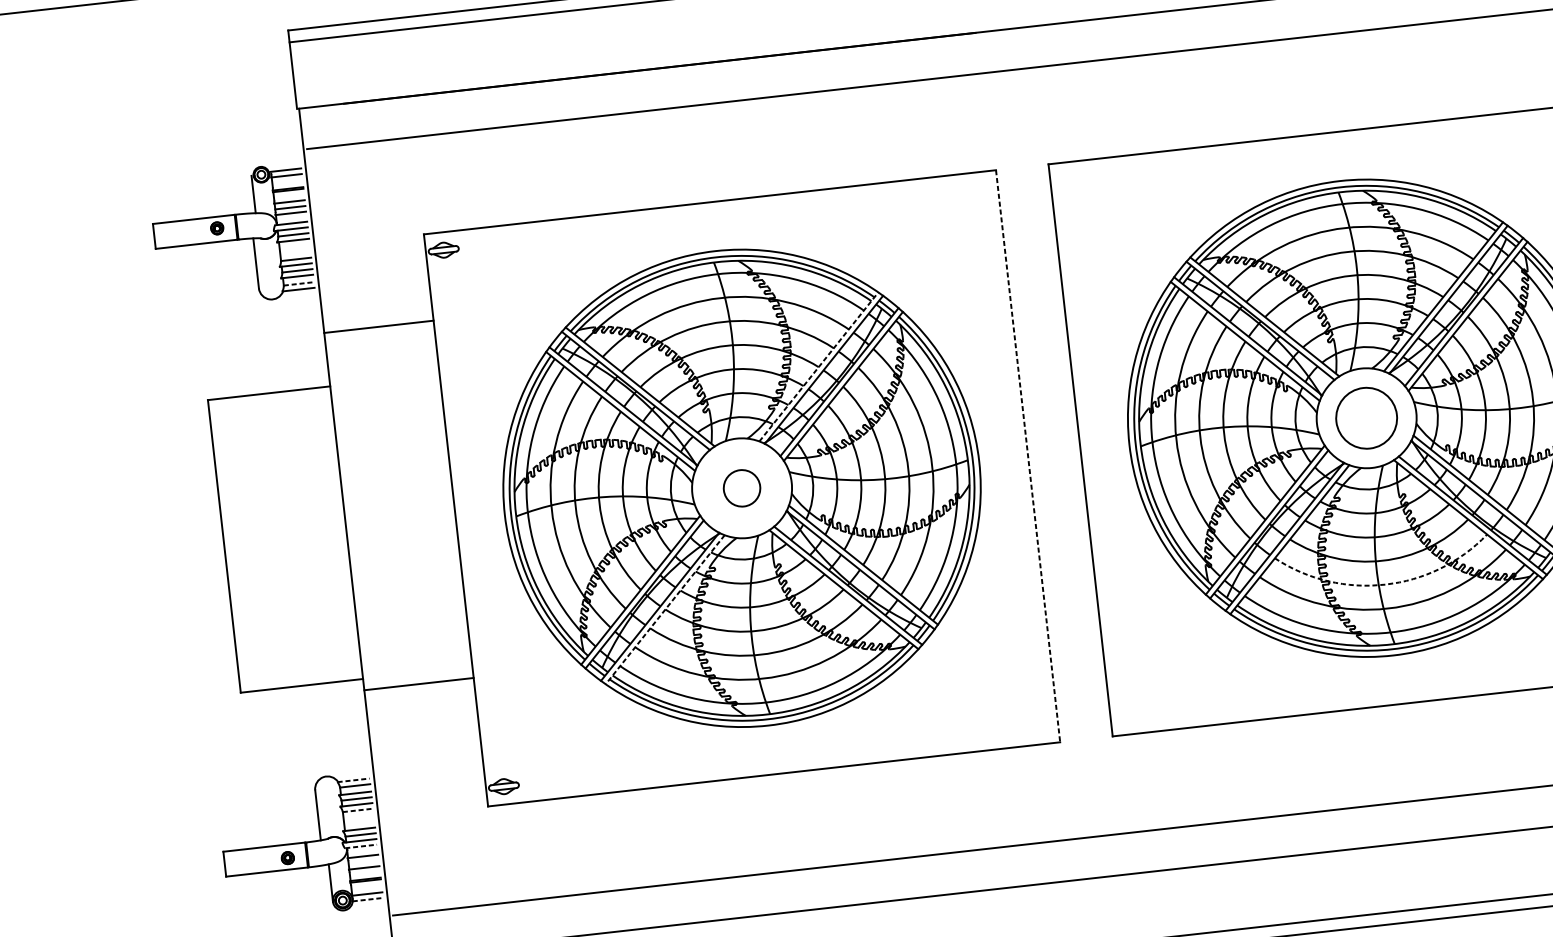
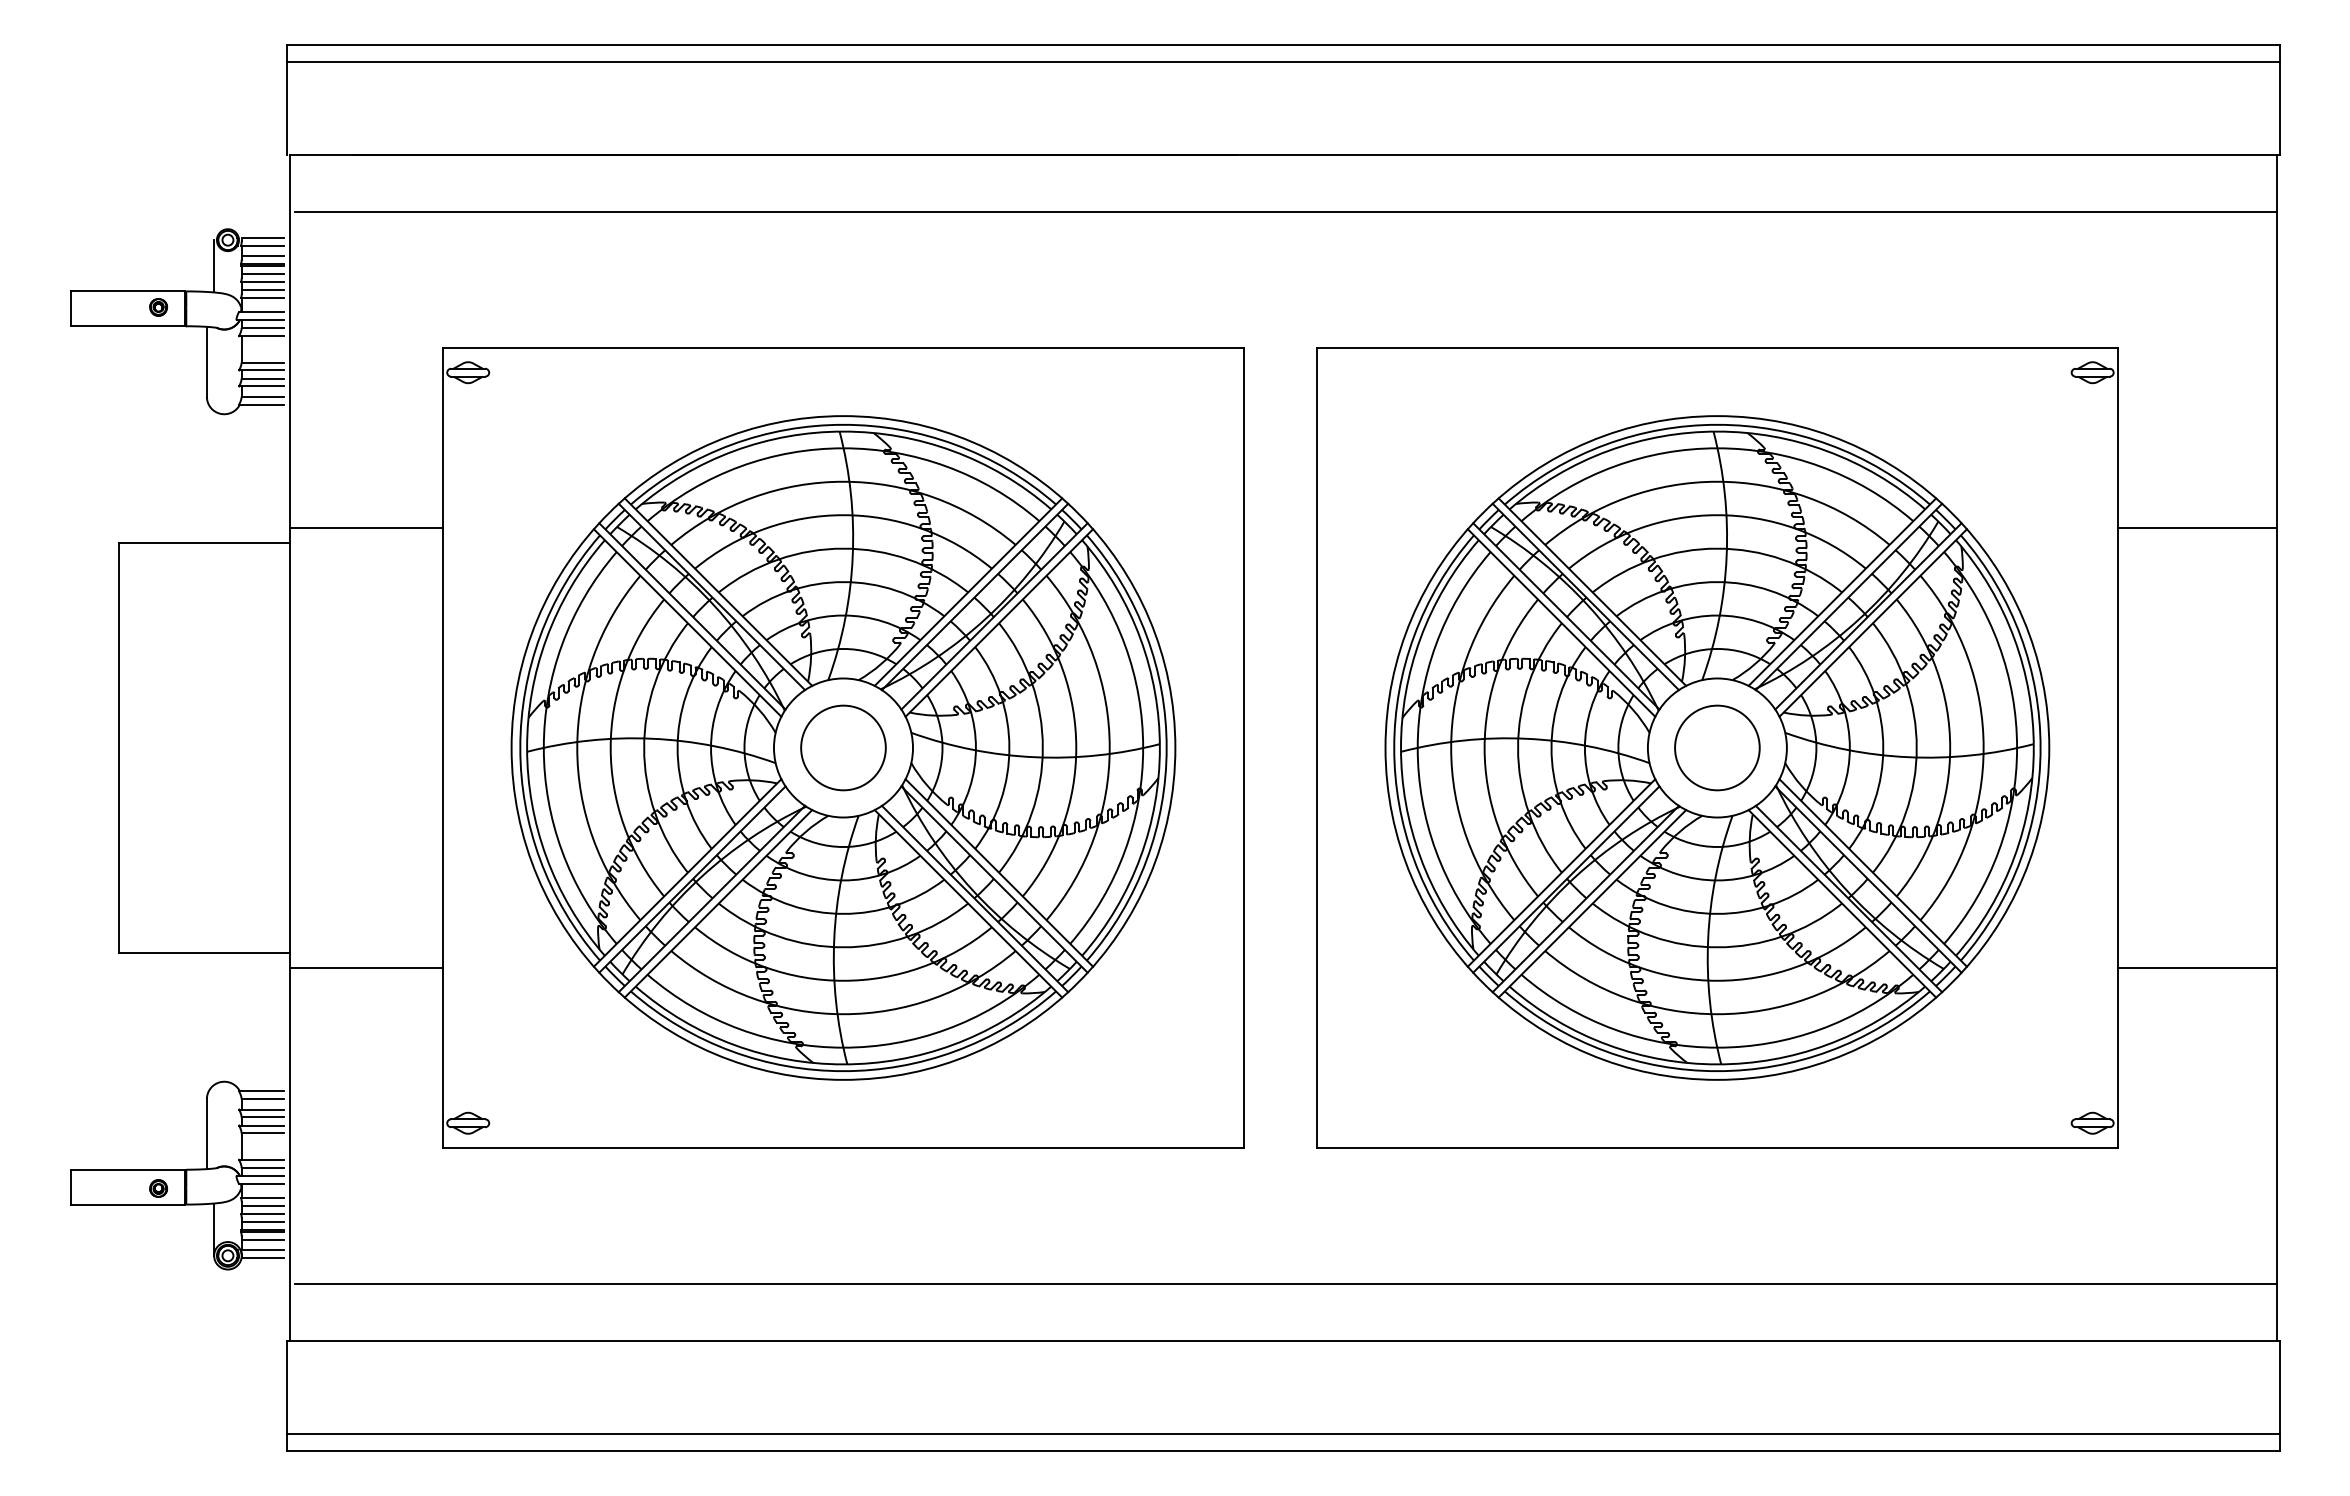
line: (287, 182) -> (262, 255), added
line: (288, 196) -> (262, 274), added
line: (299, 283) -> (263, 396), dashed -> solid
line: (378, 326) -> (366, 527), moved
line: (818, 367) -> (968, 592), dashed -> solid
line: (1027, 456) -> (1243, 748), dashed -> solid
circle: (742, 487) -> (843, 747), size x1.67
arc: (1385, 584) -> (1717, 980), dashed -> solid
line: (665, 609) -> (718, 903), dashed -> solid
line: (353, 780) -> (261, 1091), dashed -> solid
line: (358, 810) -> (263, 1133), dashed -> solid
line: (361, 846) -> (262, 1183), dashed -> solid
line: (363, 861) -> (262, 1205), added
line: (364, 873) -> (262, 1221), added
line: (366, 886) -> (262, 1240), added
line: (368, 899) -> (263, 1258), dashed -> solid

